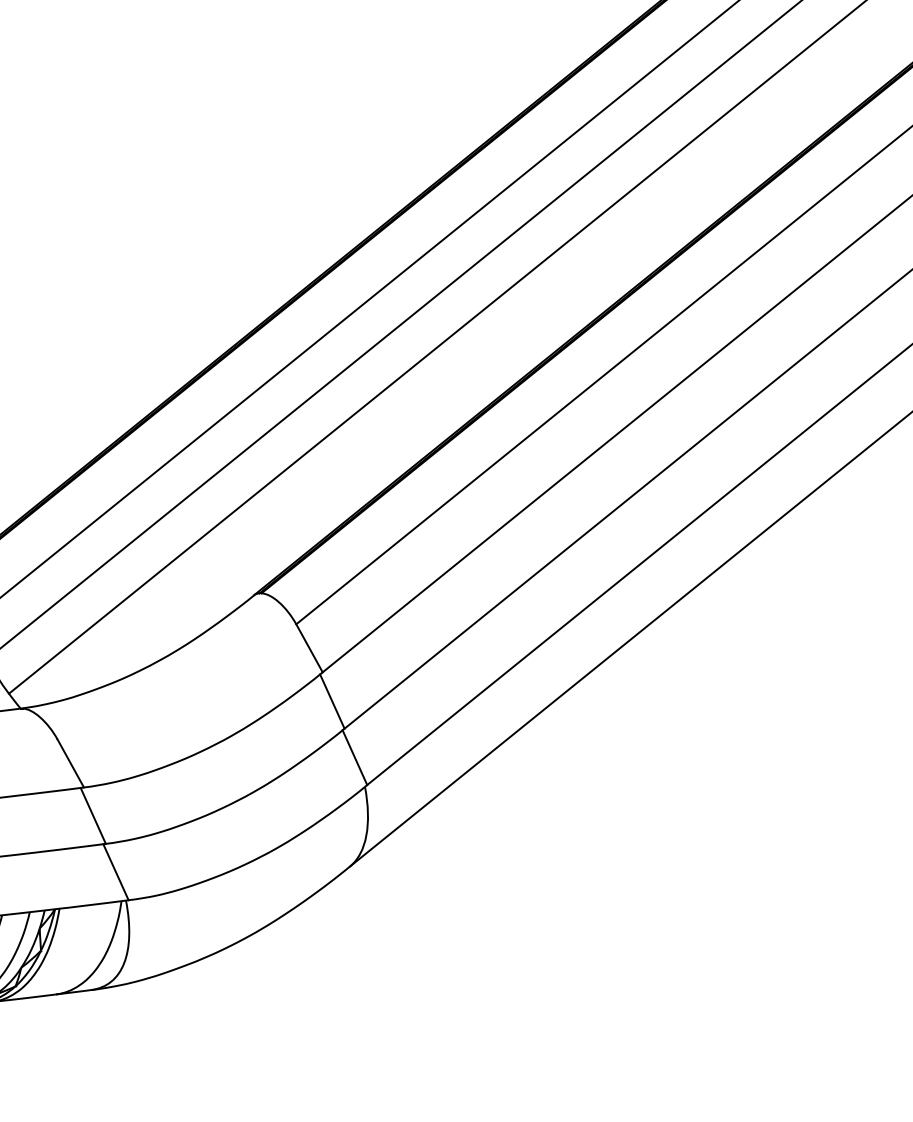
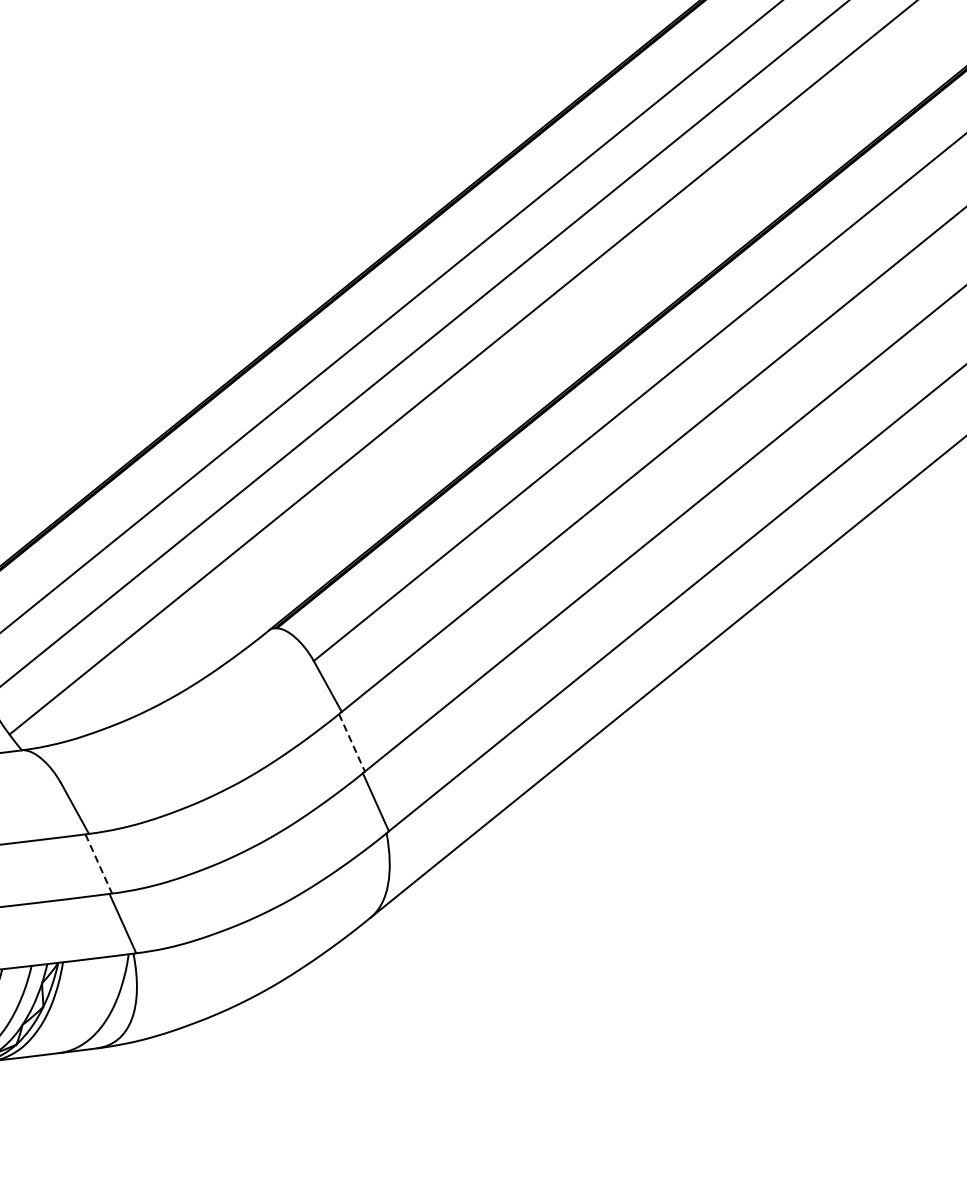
line: (332, 701) -> (352, 742), solid -> dashed
line: (93, 815) -> (99, 863), solid -> dashed

